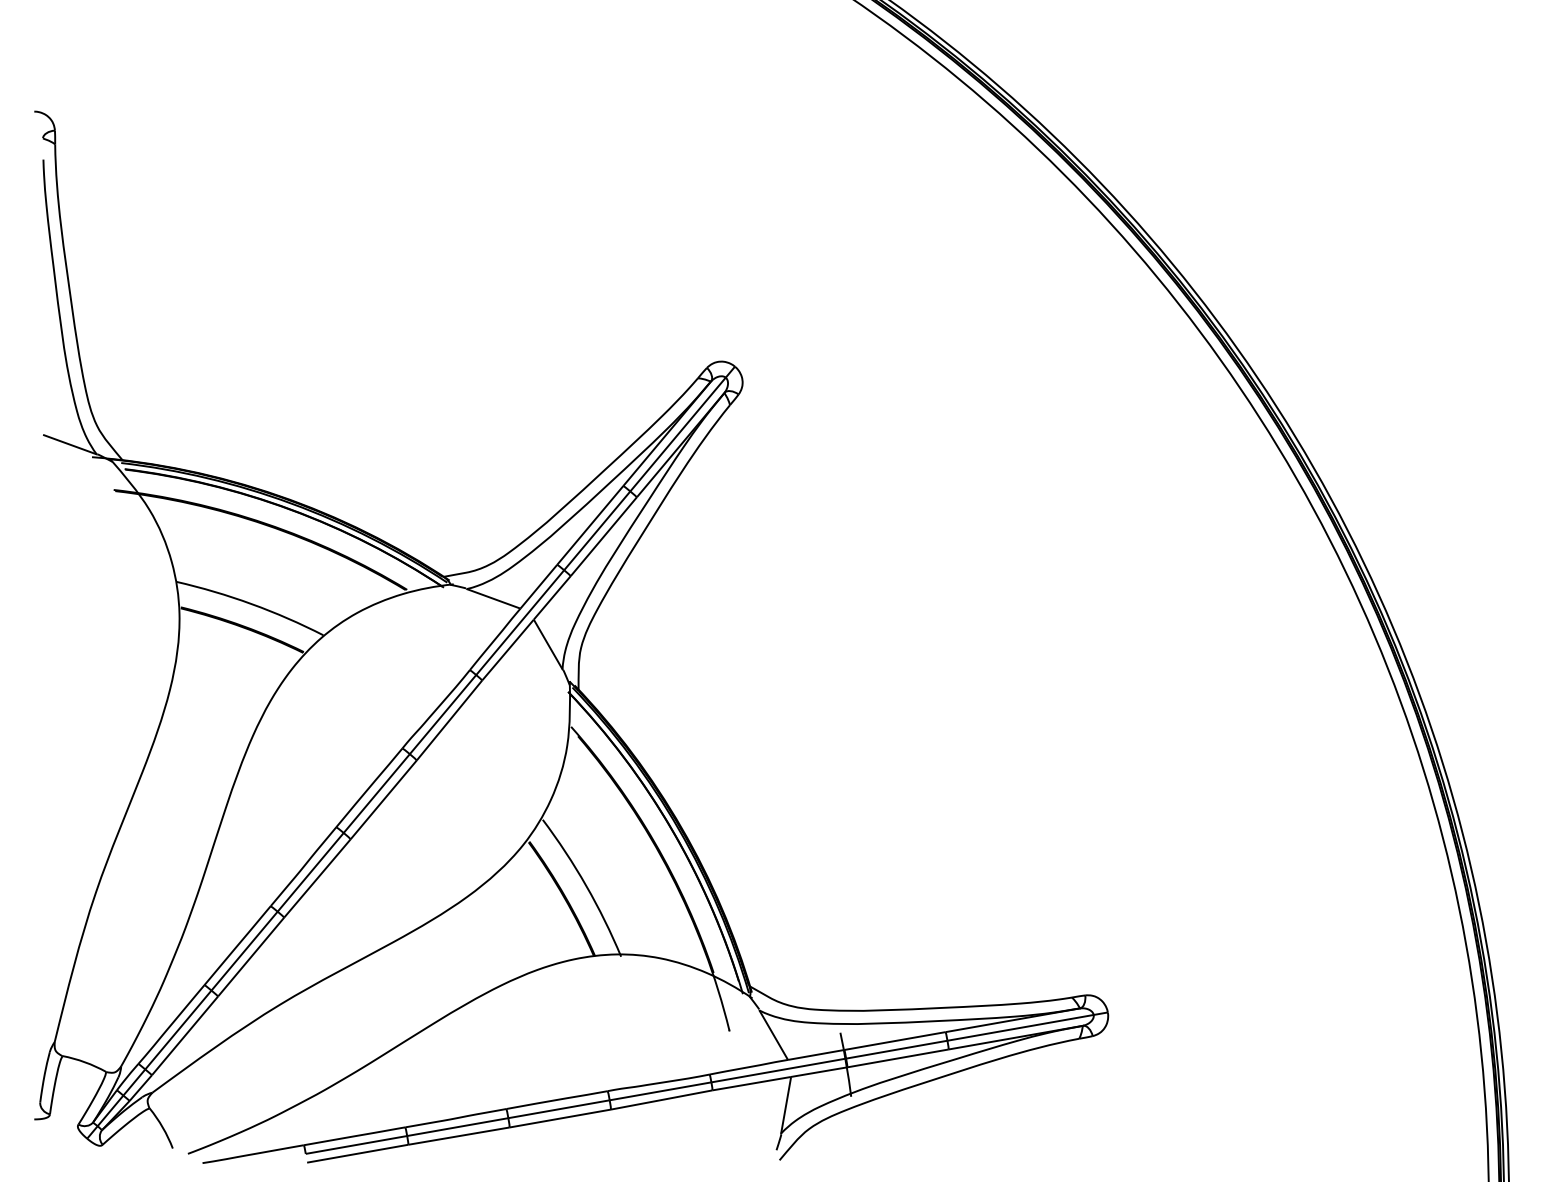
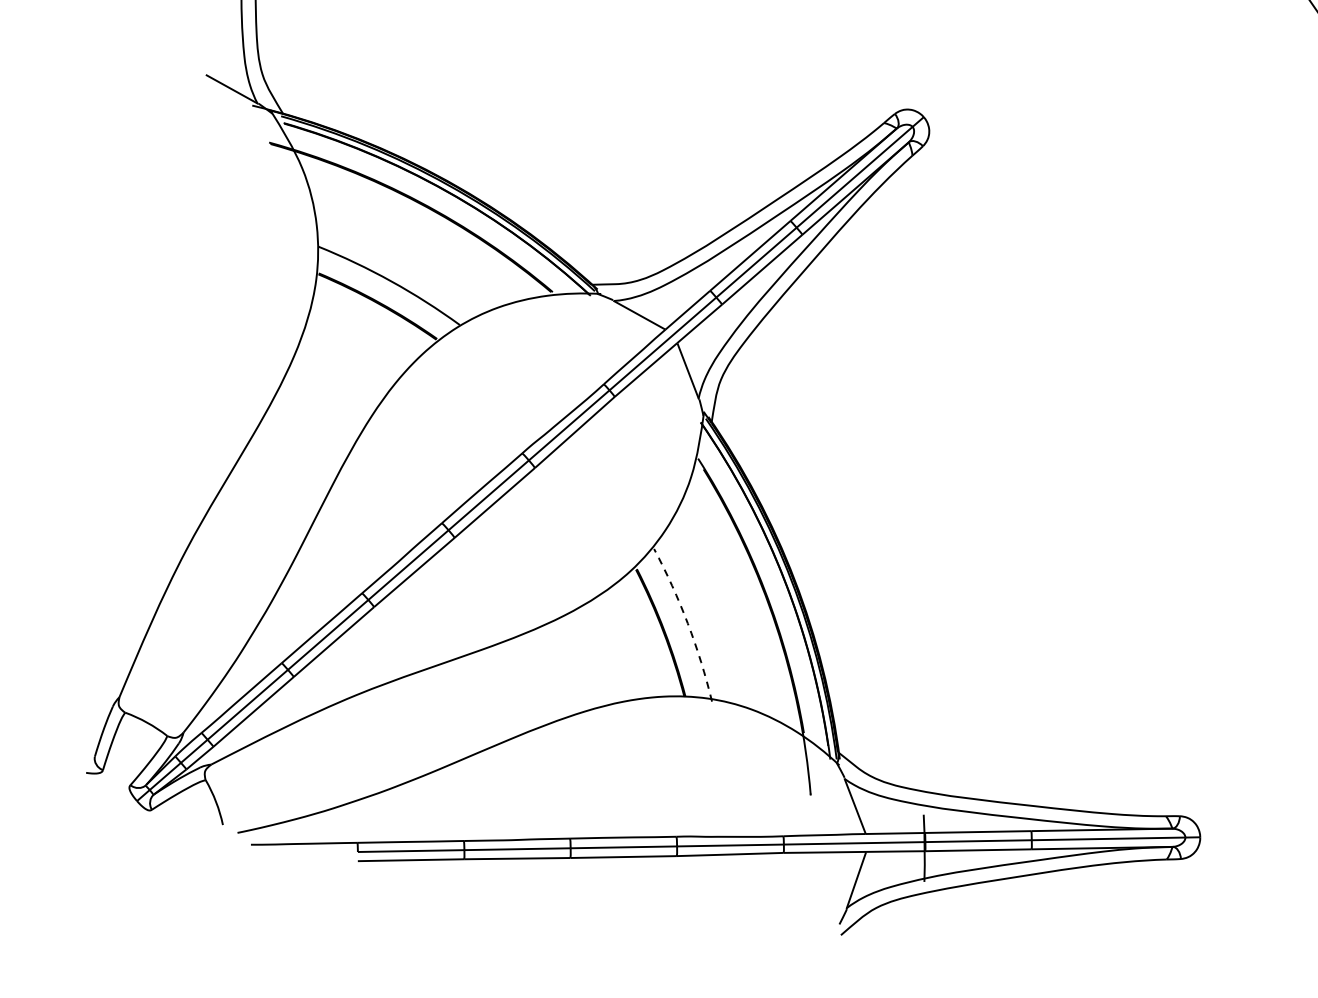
arc: (586, 885) -> (688, 623), solid -> dashed

